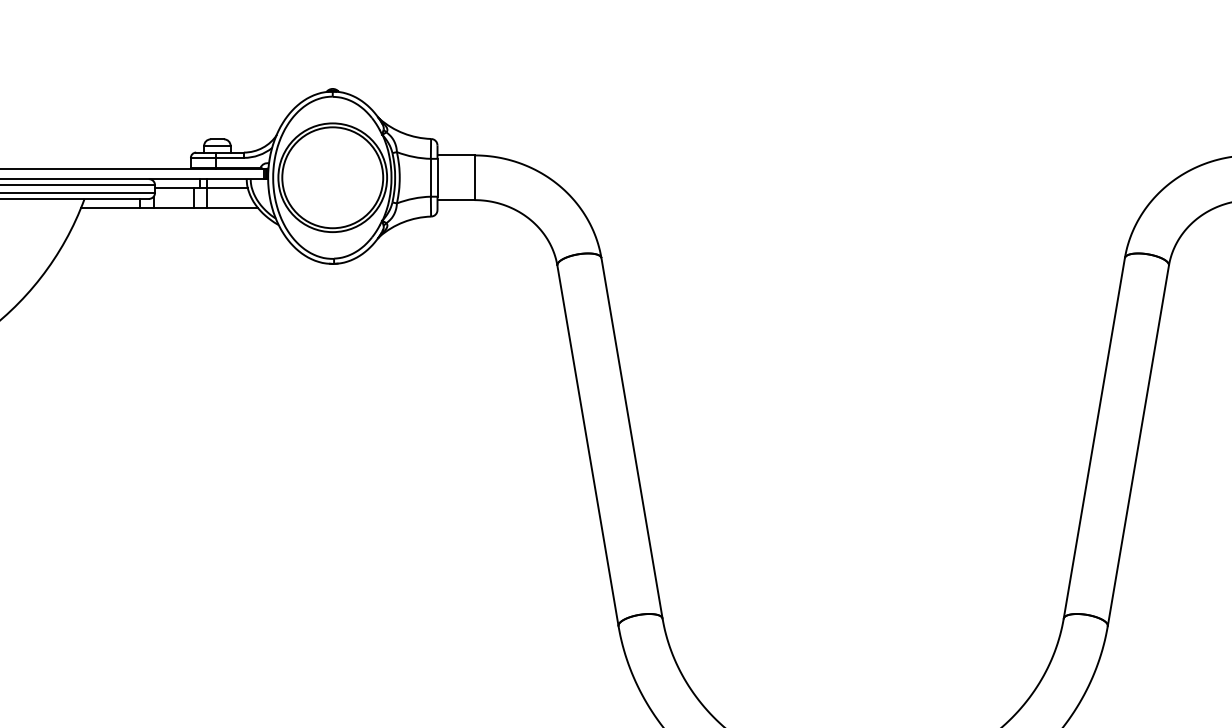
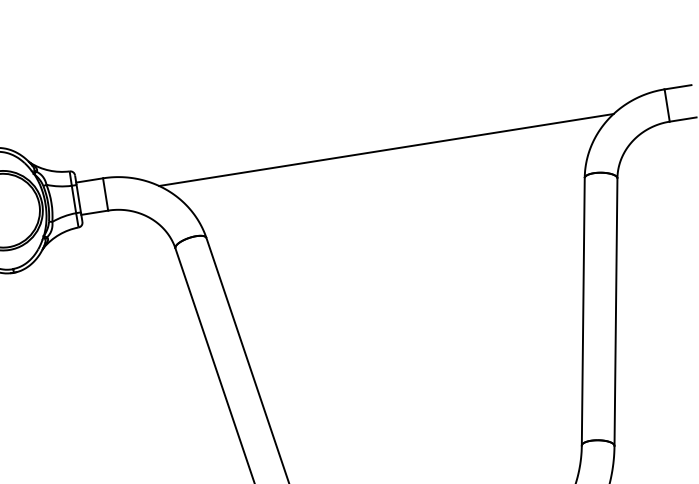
line: (862, 177) -> (385, 149), added

